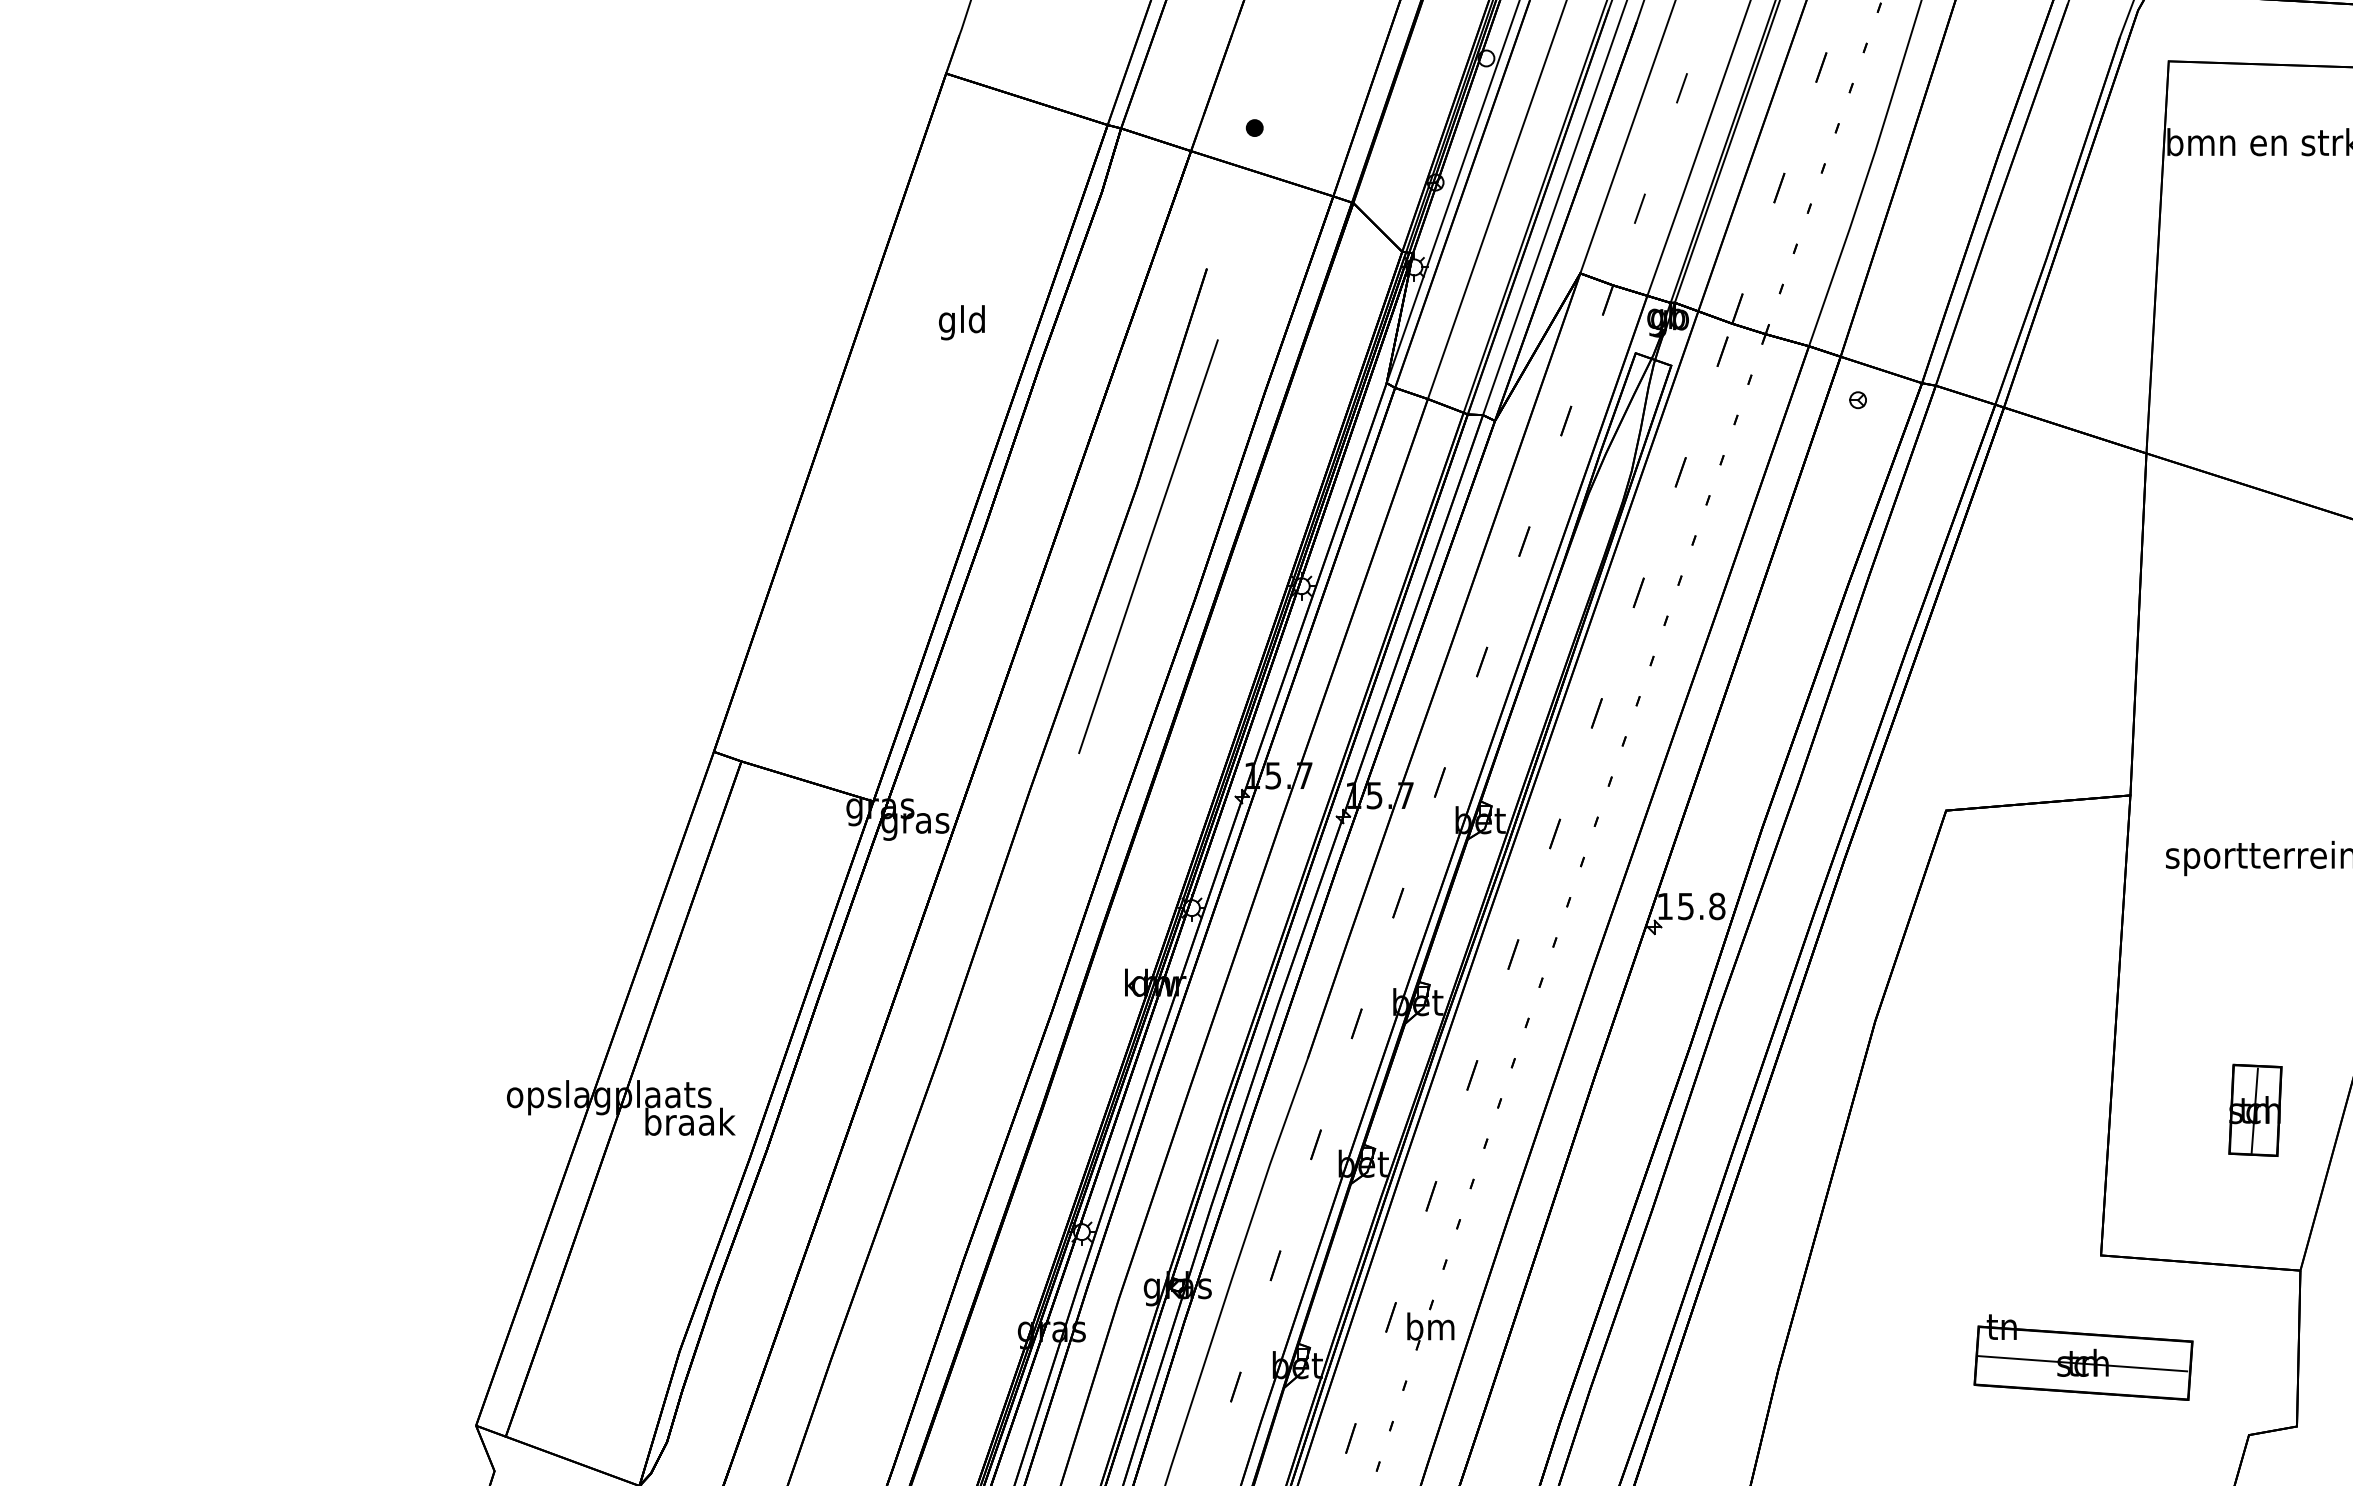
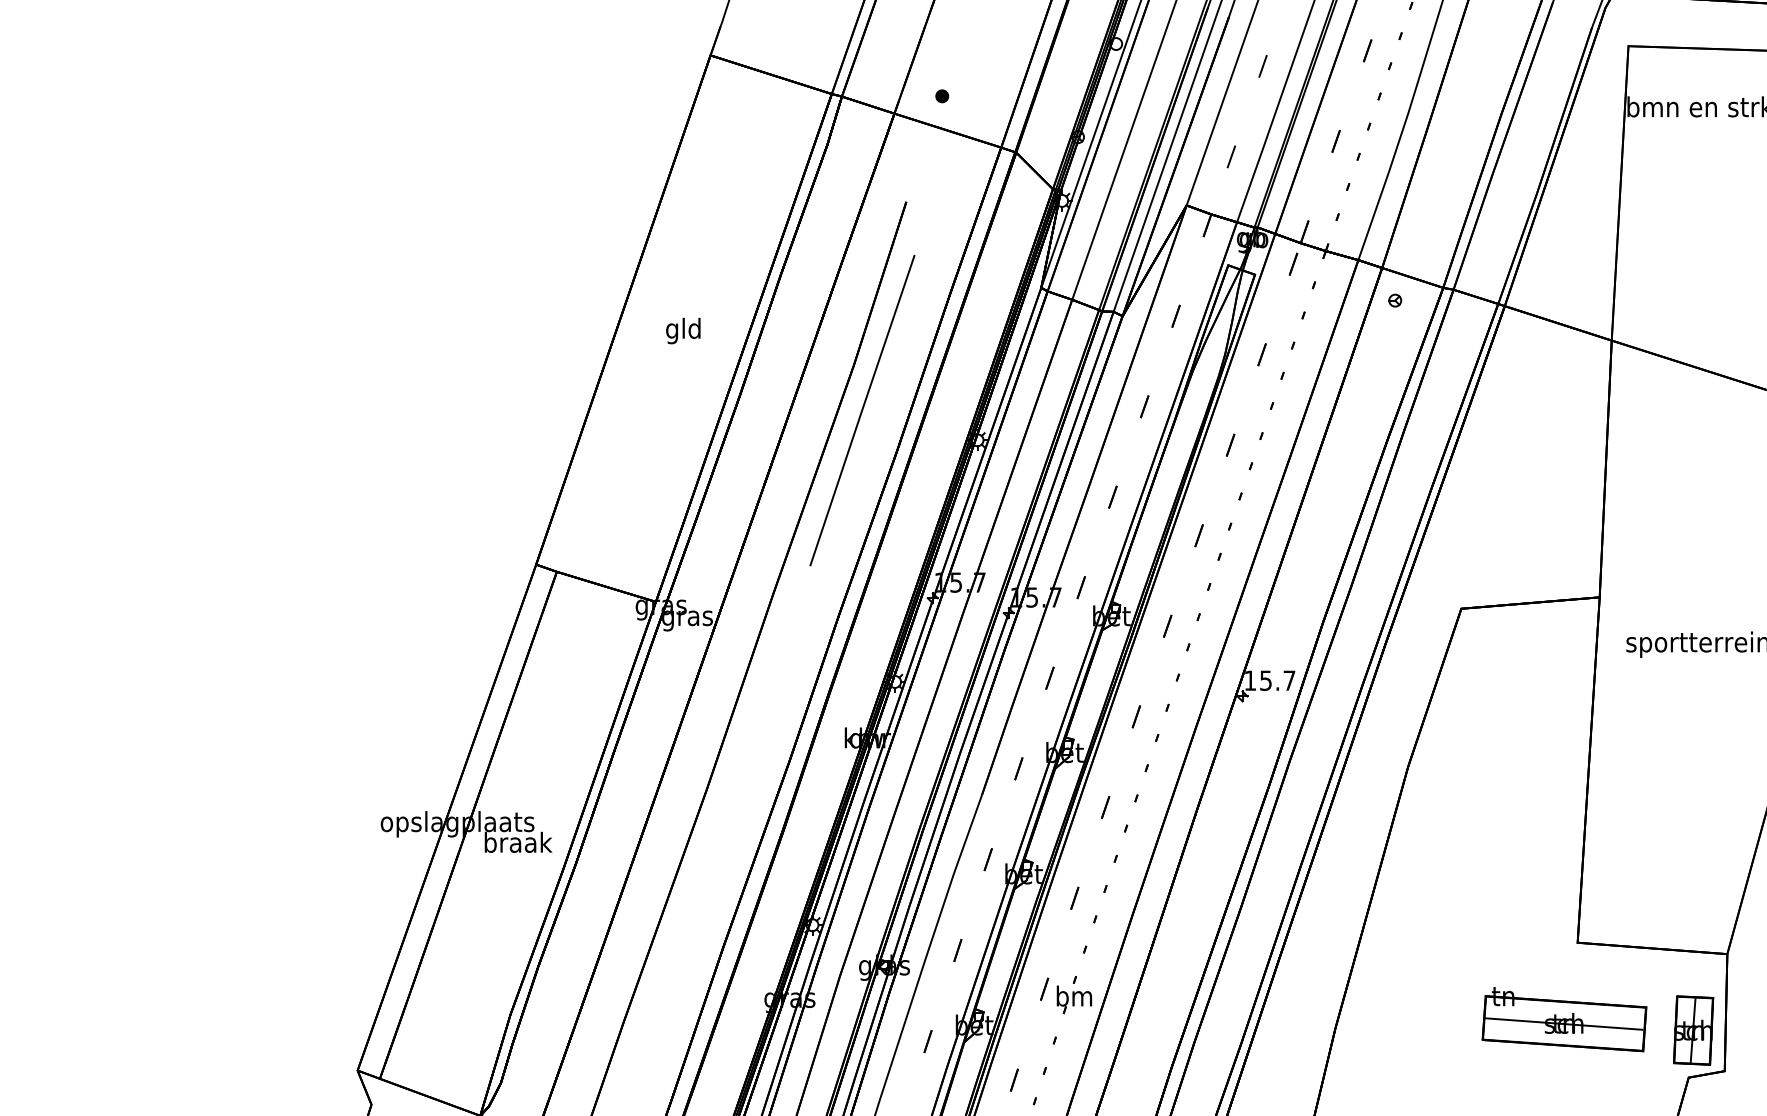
text: (961, 322) -> (683, 330), moved
text: (1717, 906) -> (1289, 680), 15.8 -> 15.7
part: (2255, 1109) -> (1693, 1029), moved

